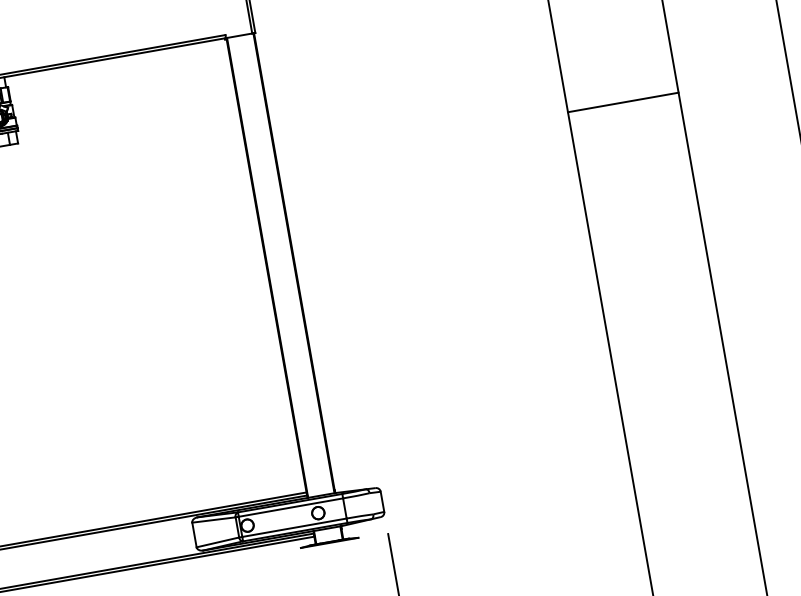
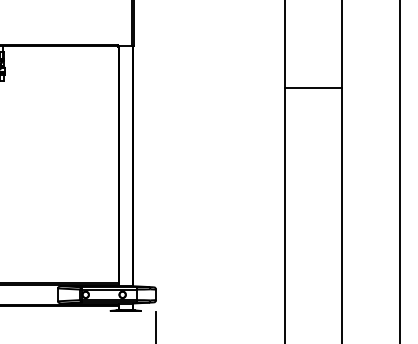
line: (623, 102) -> (313, 88), moved

